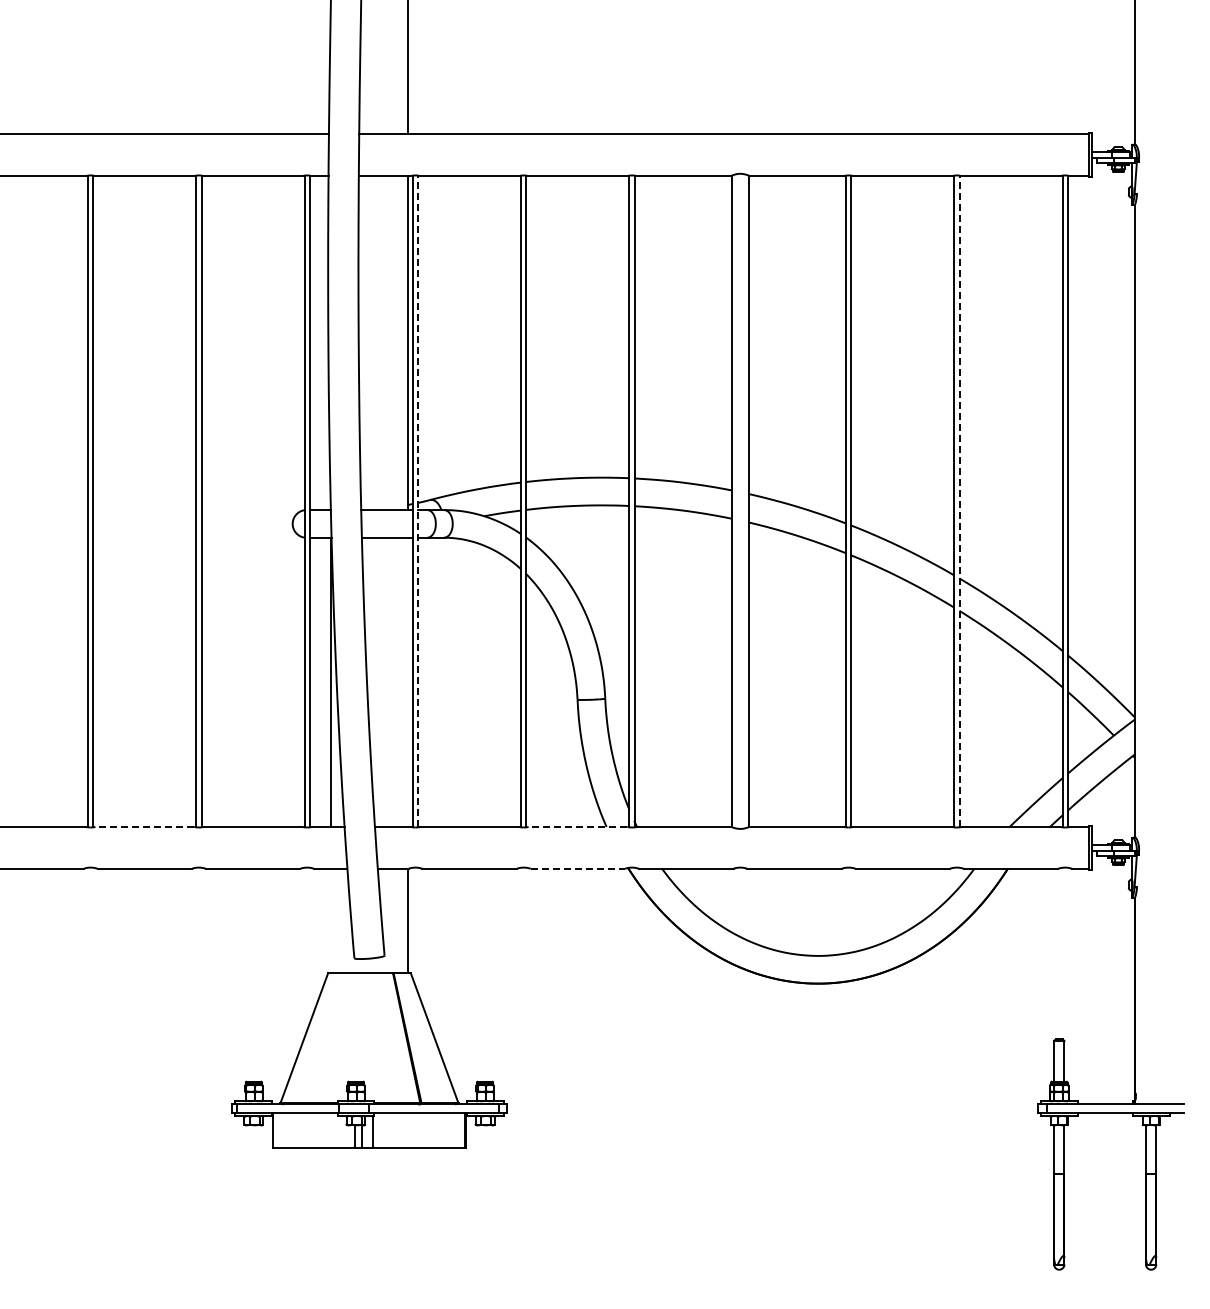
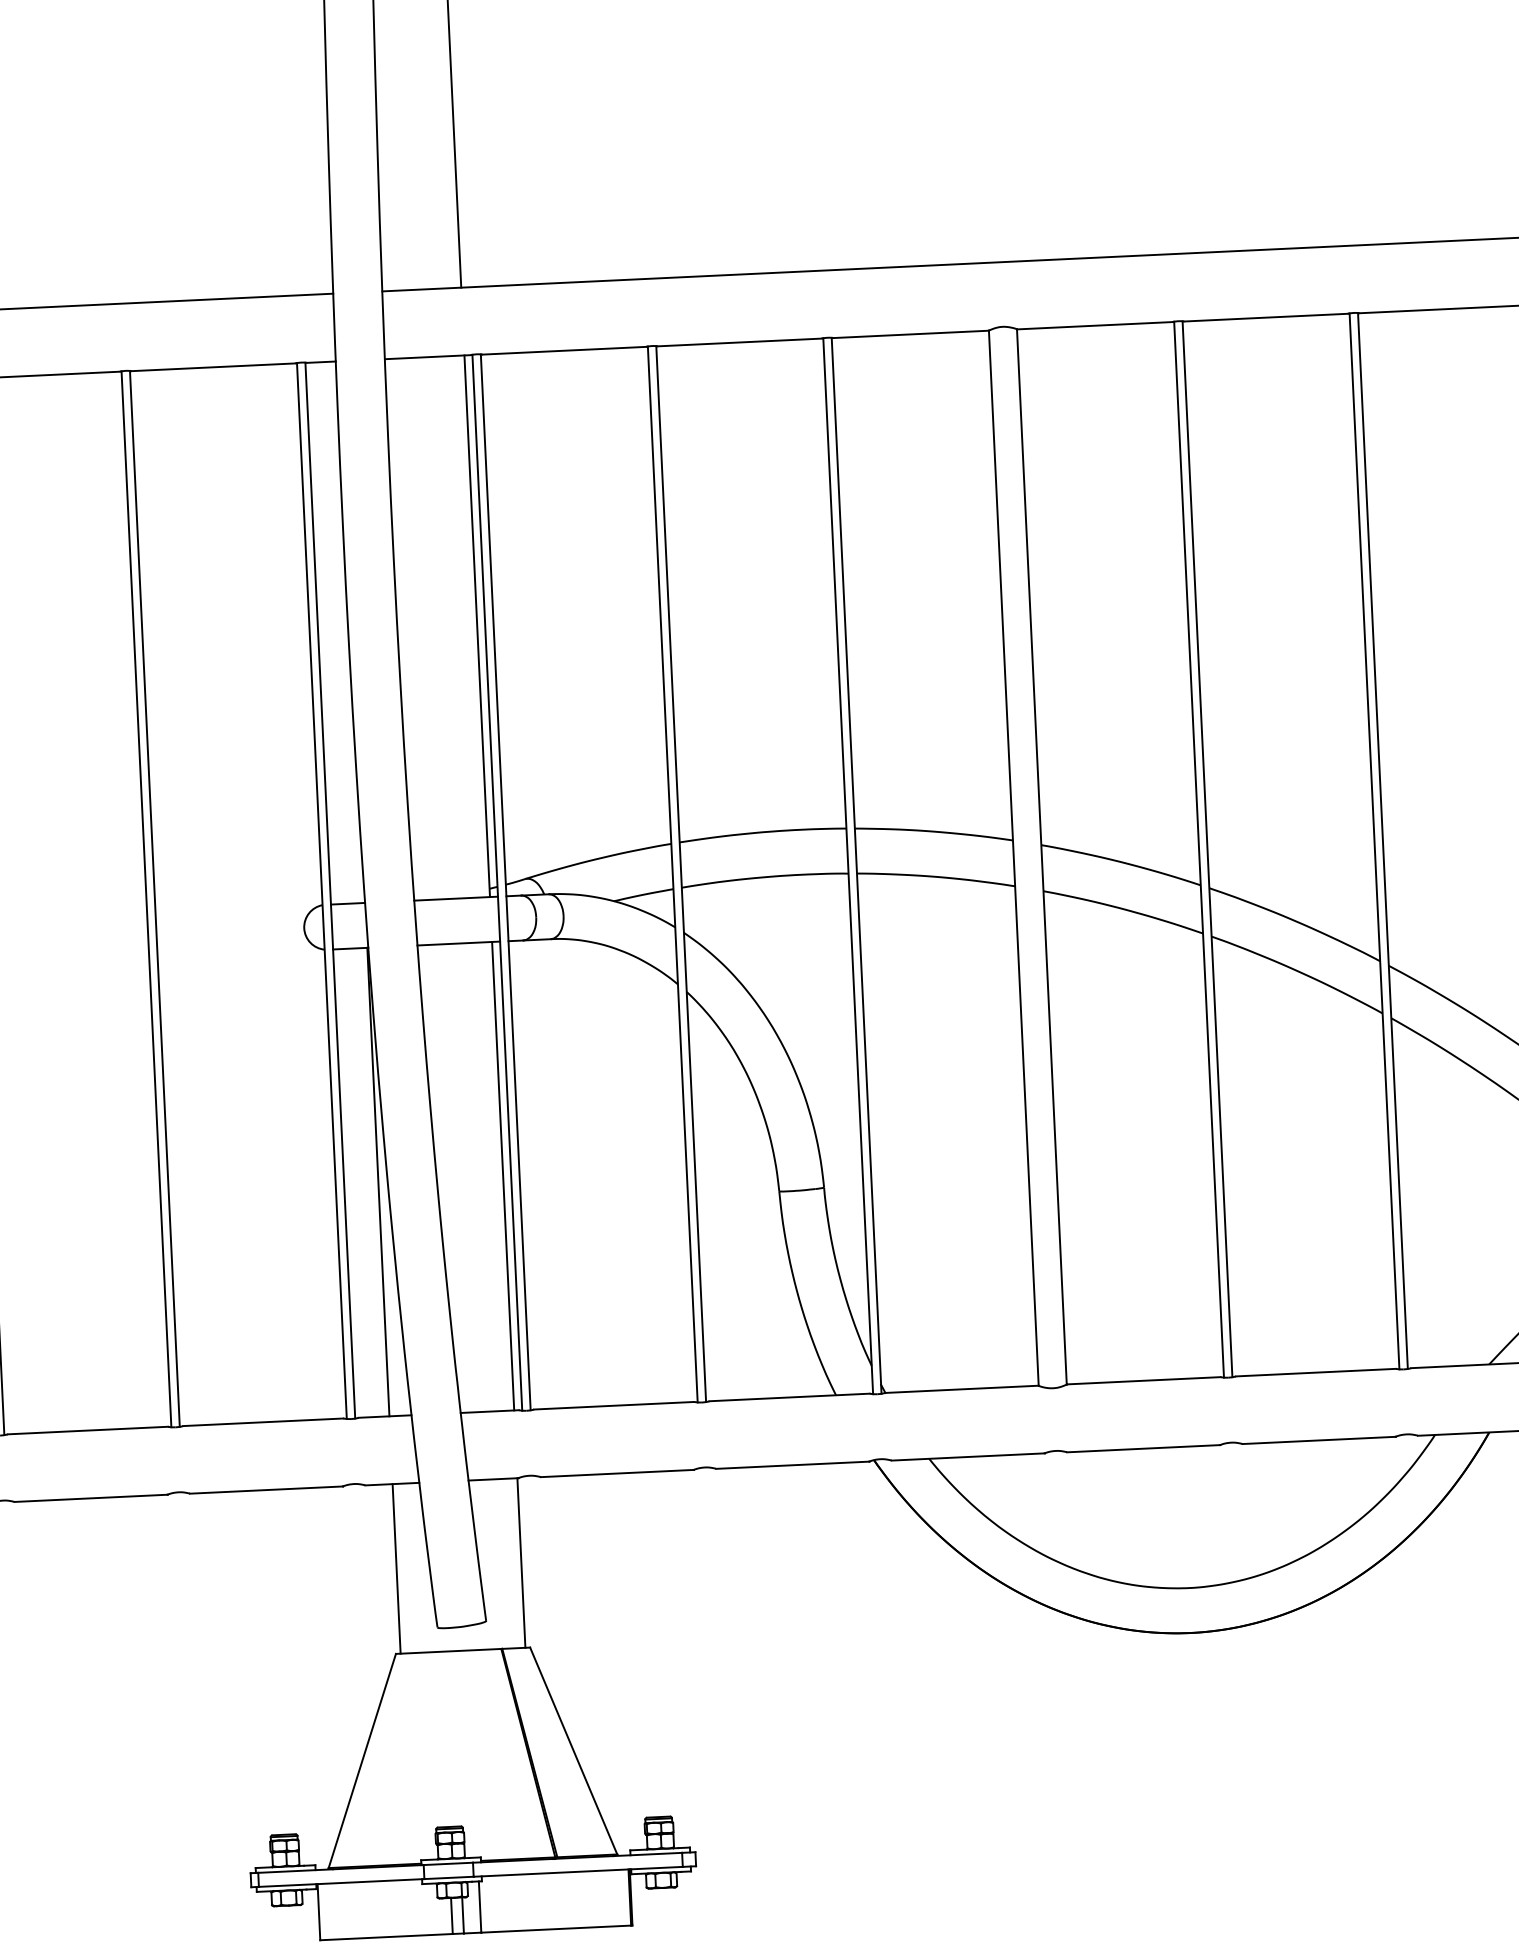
line: (418, 501) -> (506, 882), dashed -> solid
line: (959, 501) -> (1382, 841), dashed -> solid
line: (407, 681) -> (502, 1174), added
line: (144, 826) -> (87, 1429), dashed -> solid
line: (577, 826) -> (788, 1396), dashed -> solid
line: (578, 868) -> (793, 1464), dashed -> solid
line: (330, 920) -> (395, 1567), added

